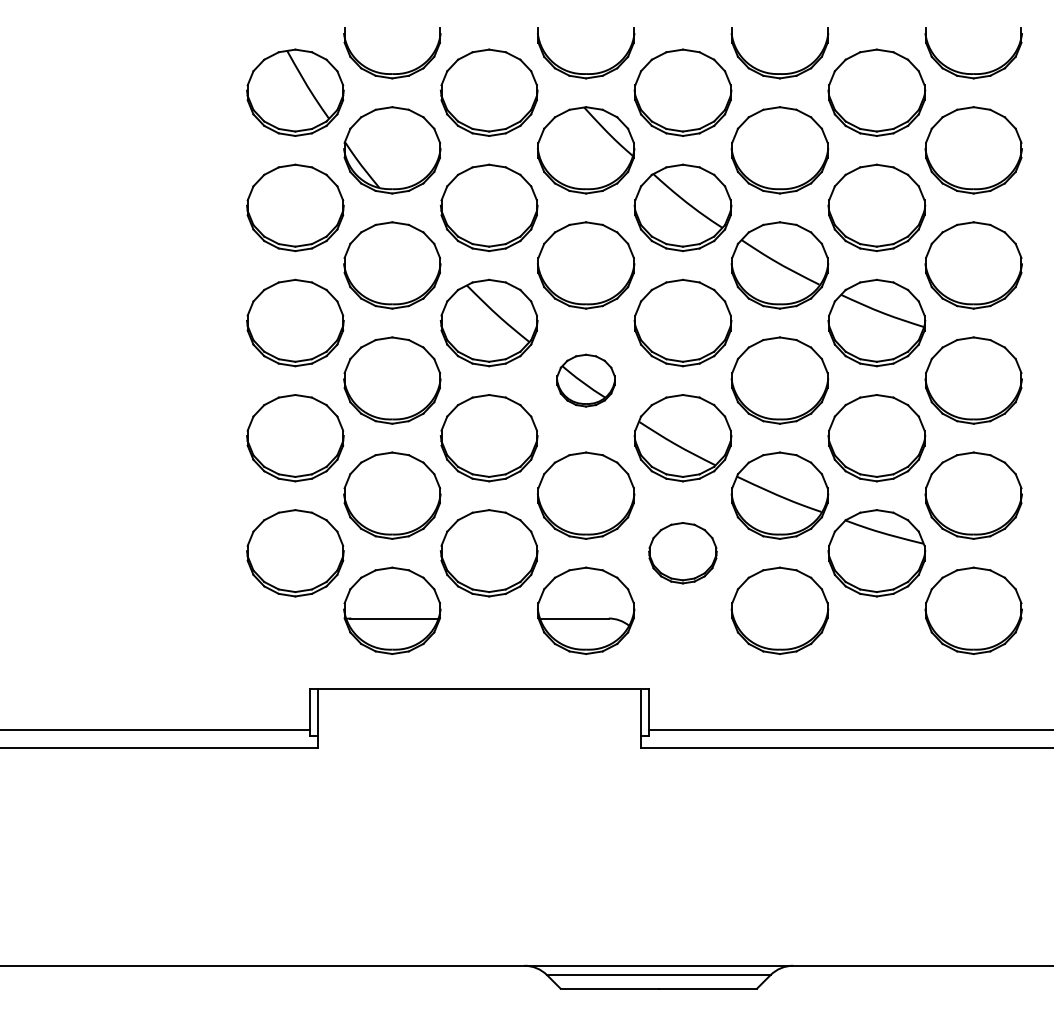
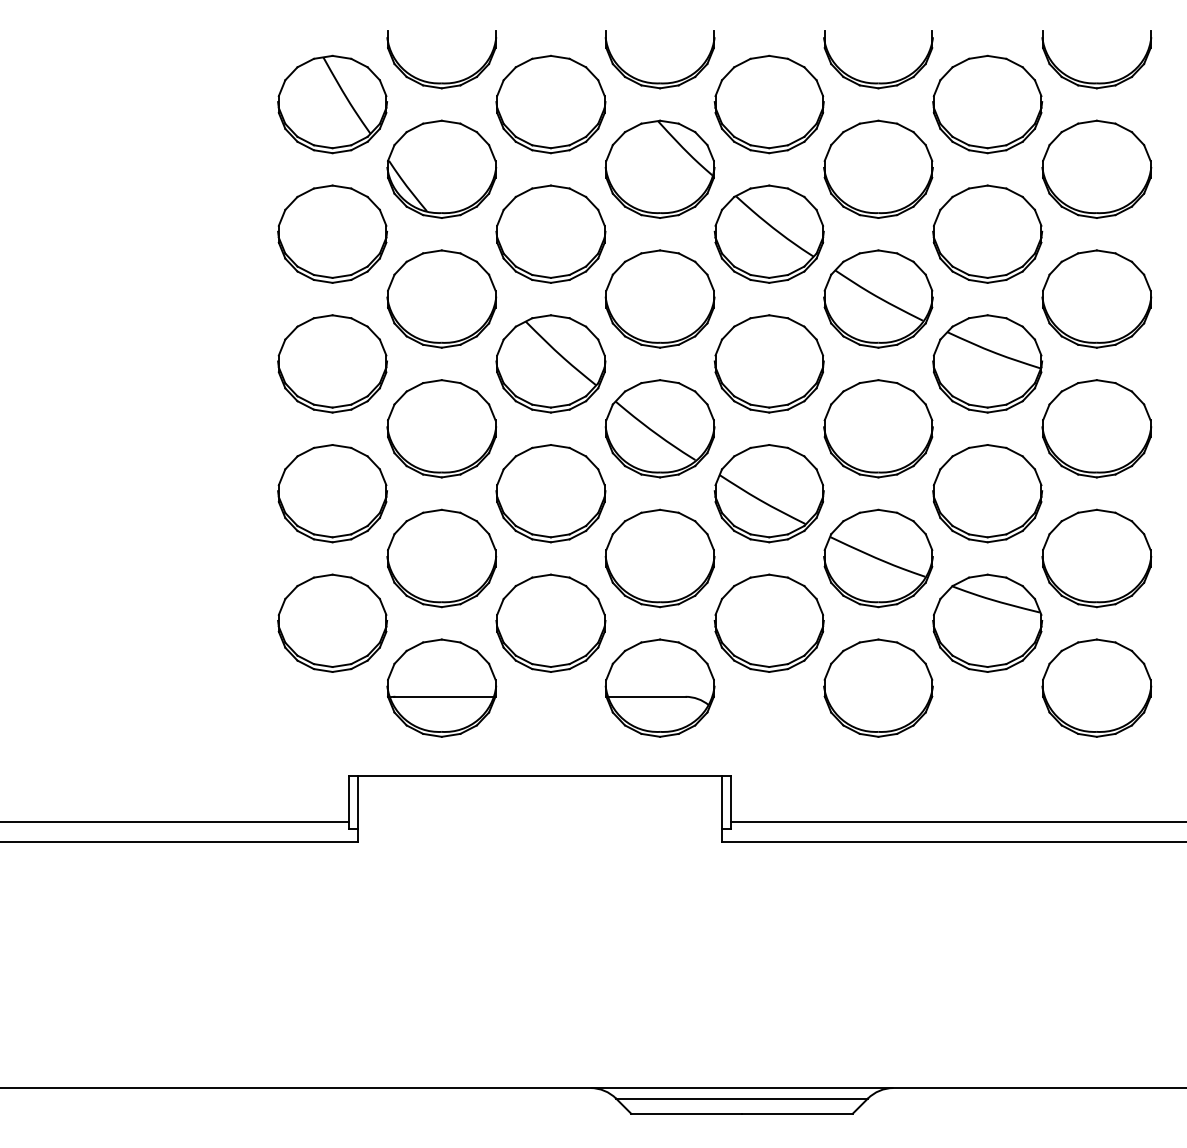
part: (585, 380) -> (659, 428), size x1.67
part: (682, 552) -> (768, 622), size x1.43

